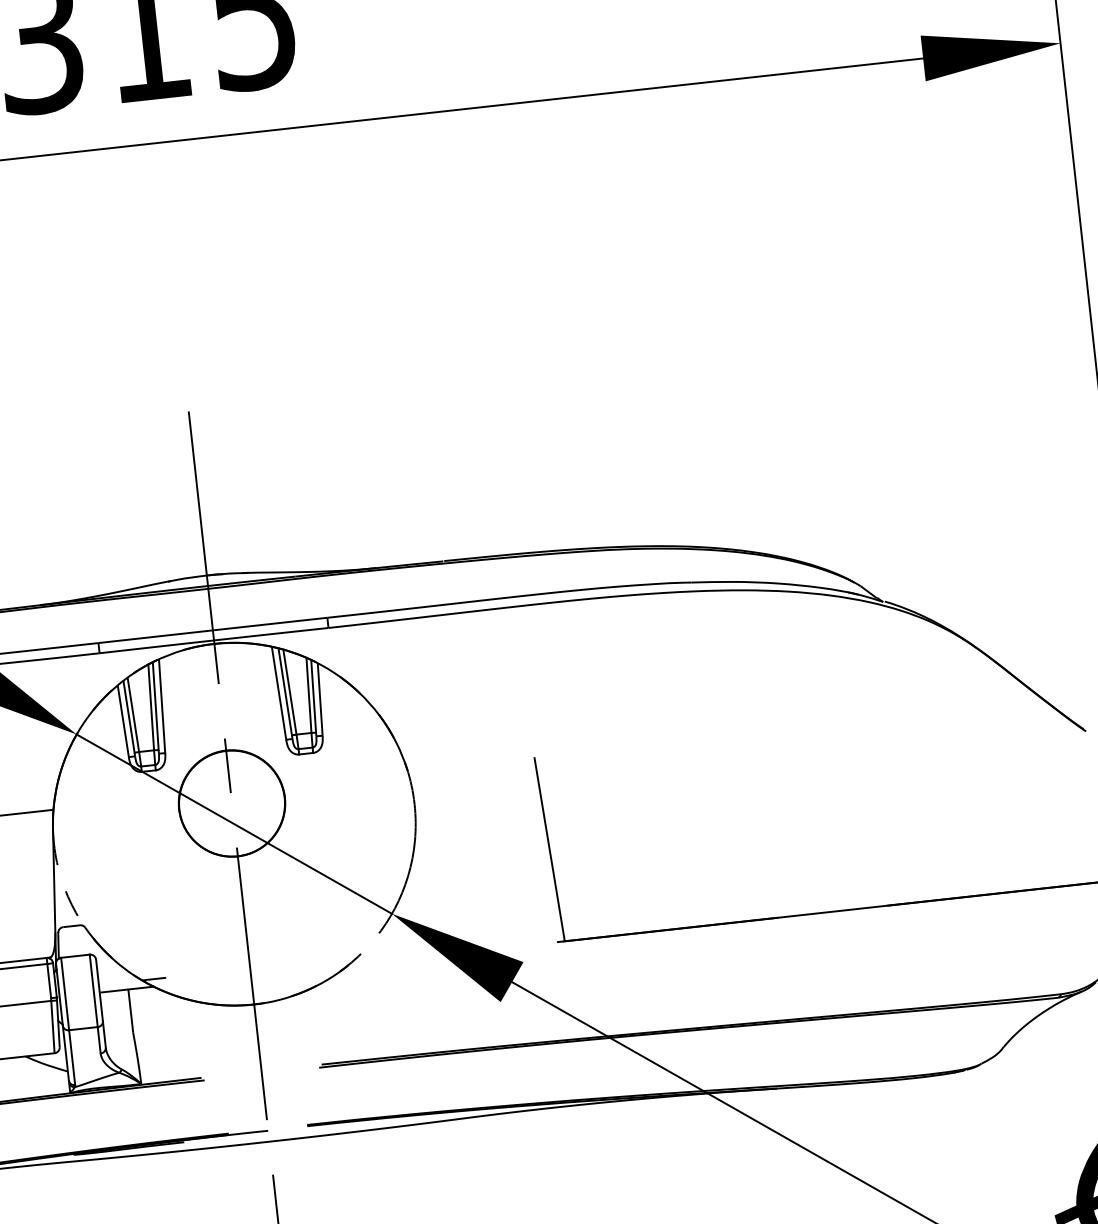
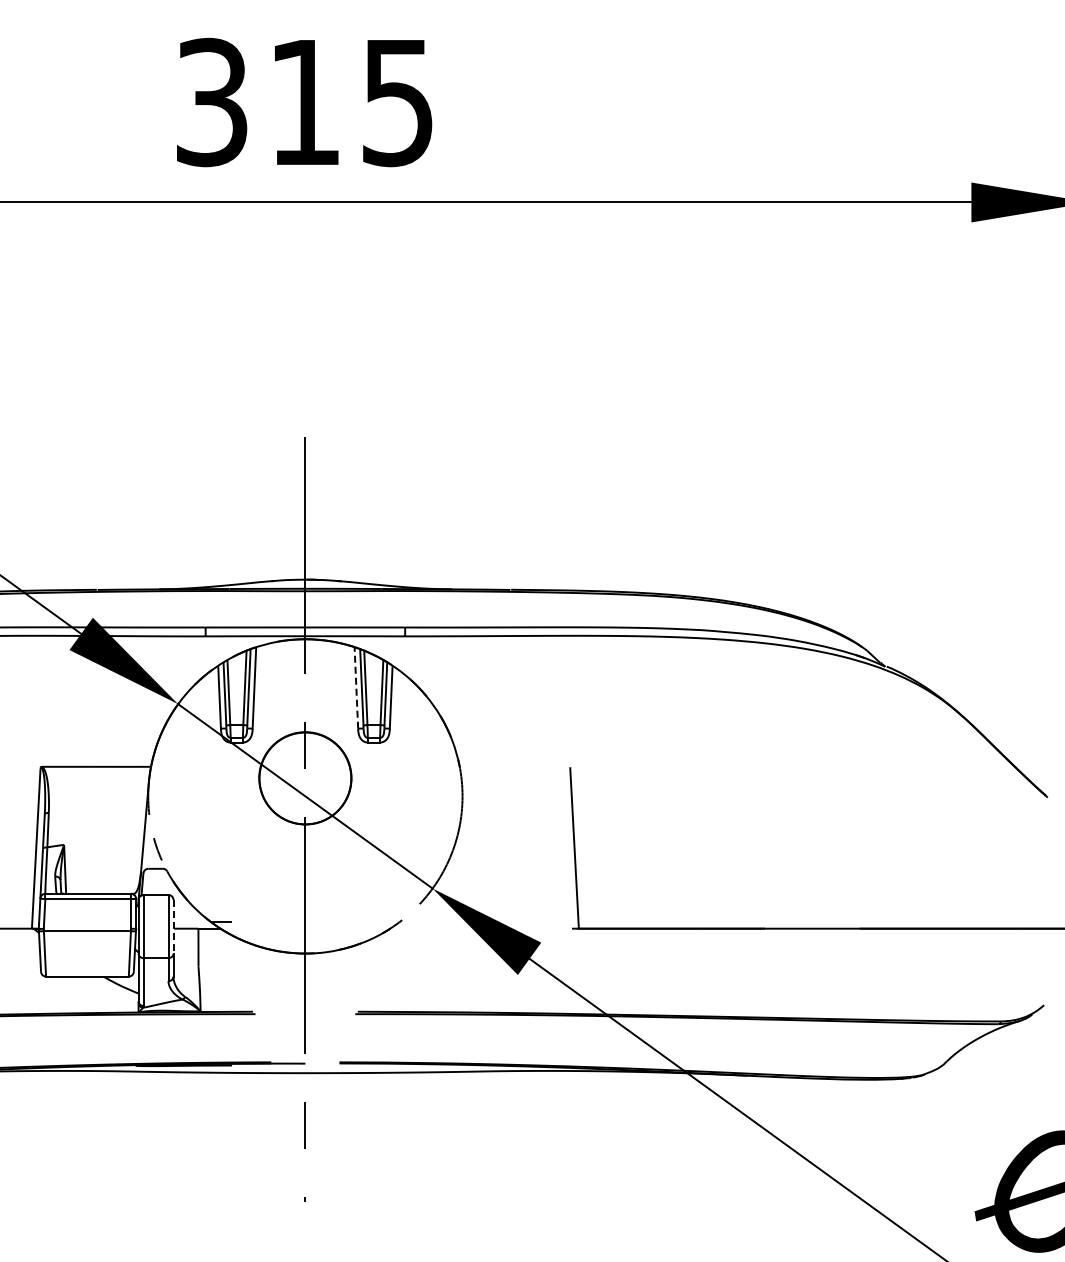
line: (279, 693) -> (356, 688), solid -> dashed
line: (99, 990) -> (173, 926), solid -> dashed

